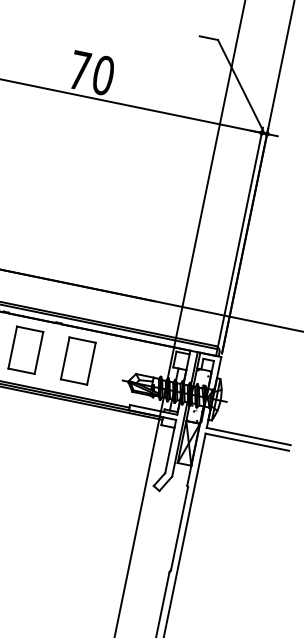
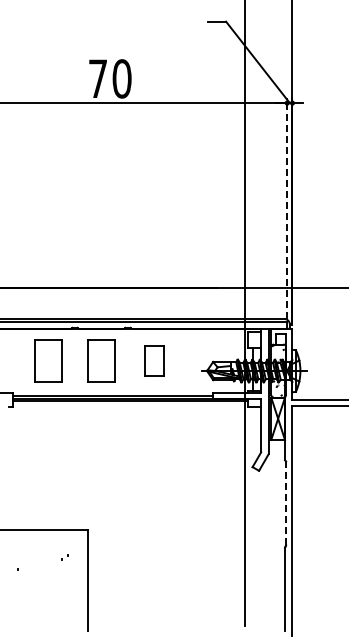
line: (240, 237) -> (287, 208), solid -> dashed
part: (78, 360) -> (154, 360), size x0.7
line: (179, 528) -> (286, 503), solid -> dashed

